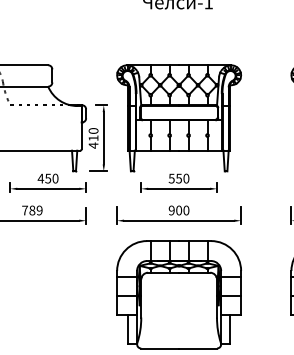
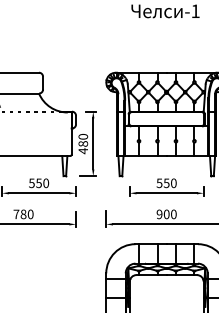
text: (93, 138) -> (83, 144), 410 -> 480
text: (40, 178) -> (31, 183), 450 -> 550
text: (39, 210) -> (30, 214), 789 -> 780

